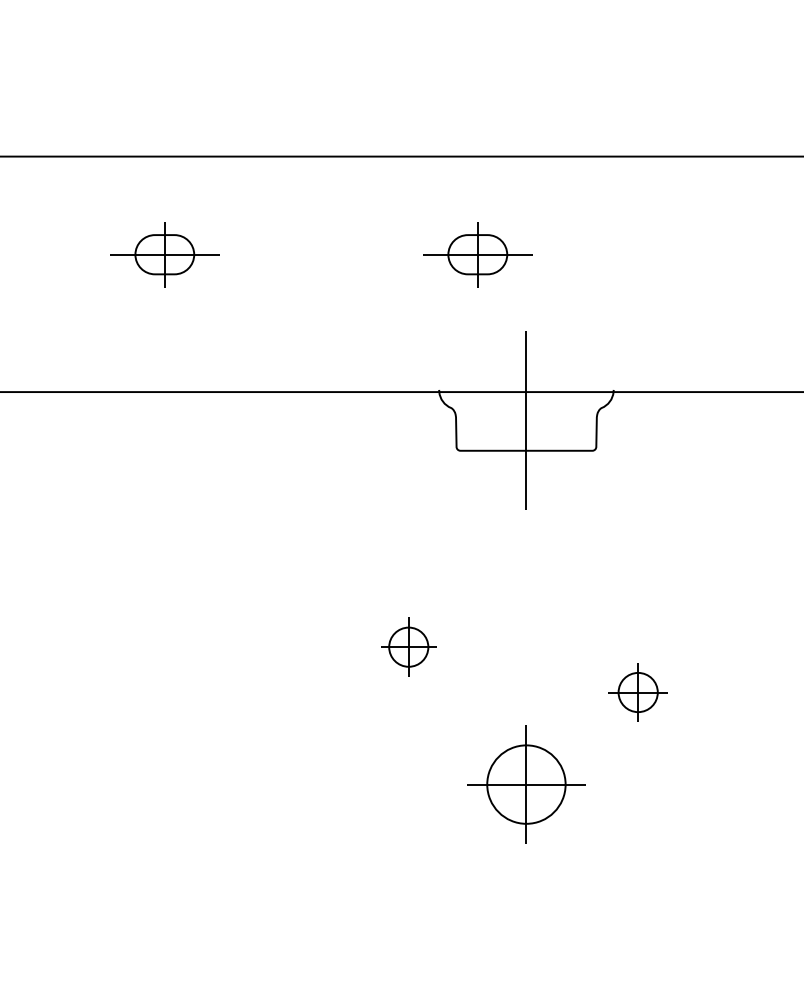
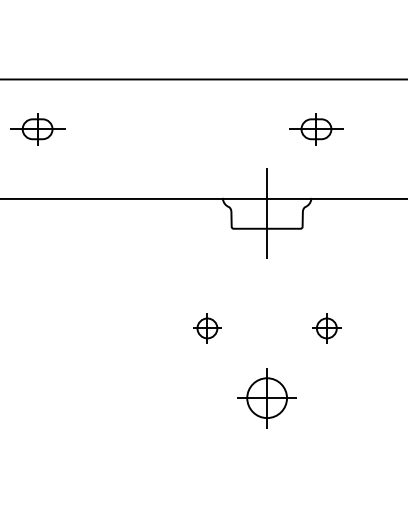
part: (164, 255) -> (37, 129), moved
part: (477, 255) -> (316, 129), moved
part: (637, 692) -> (326, 328), moved

